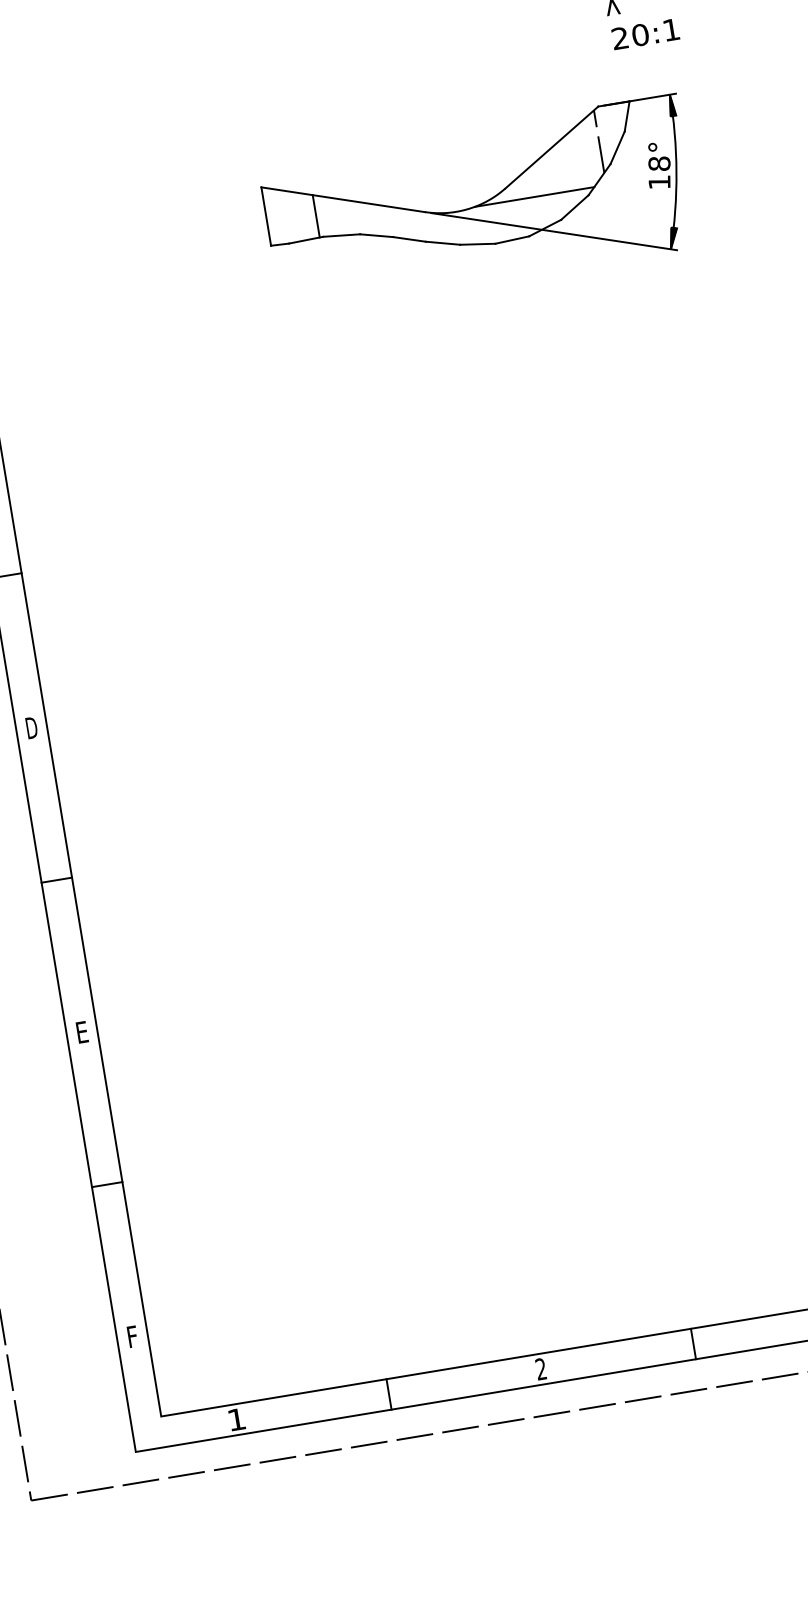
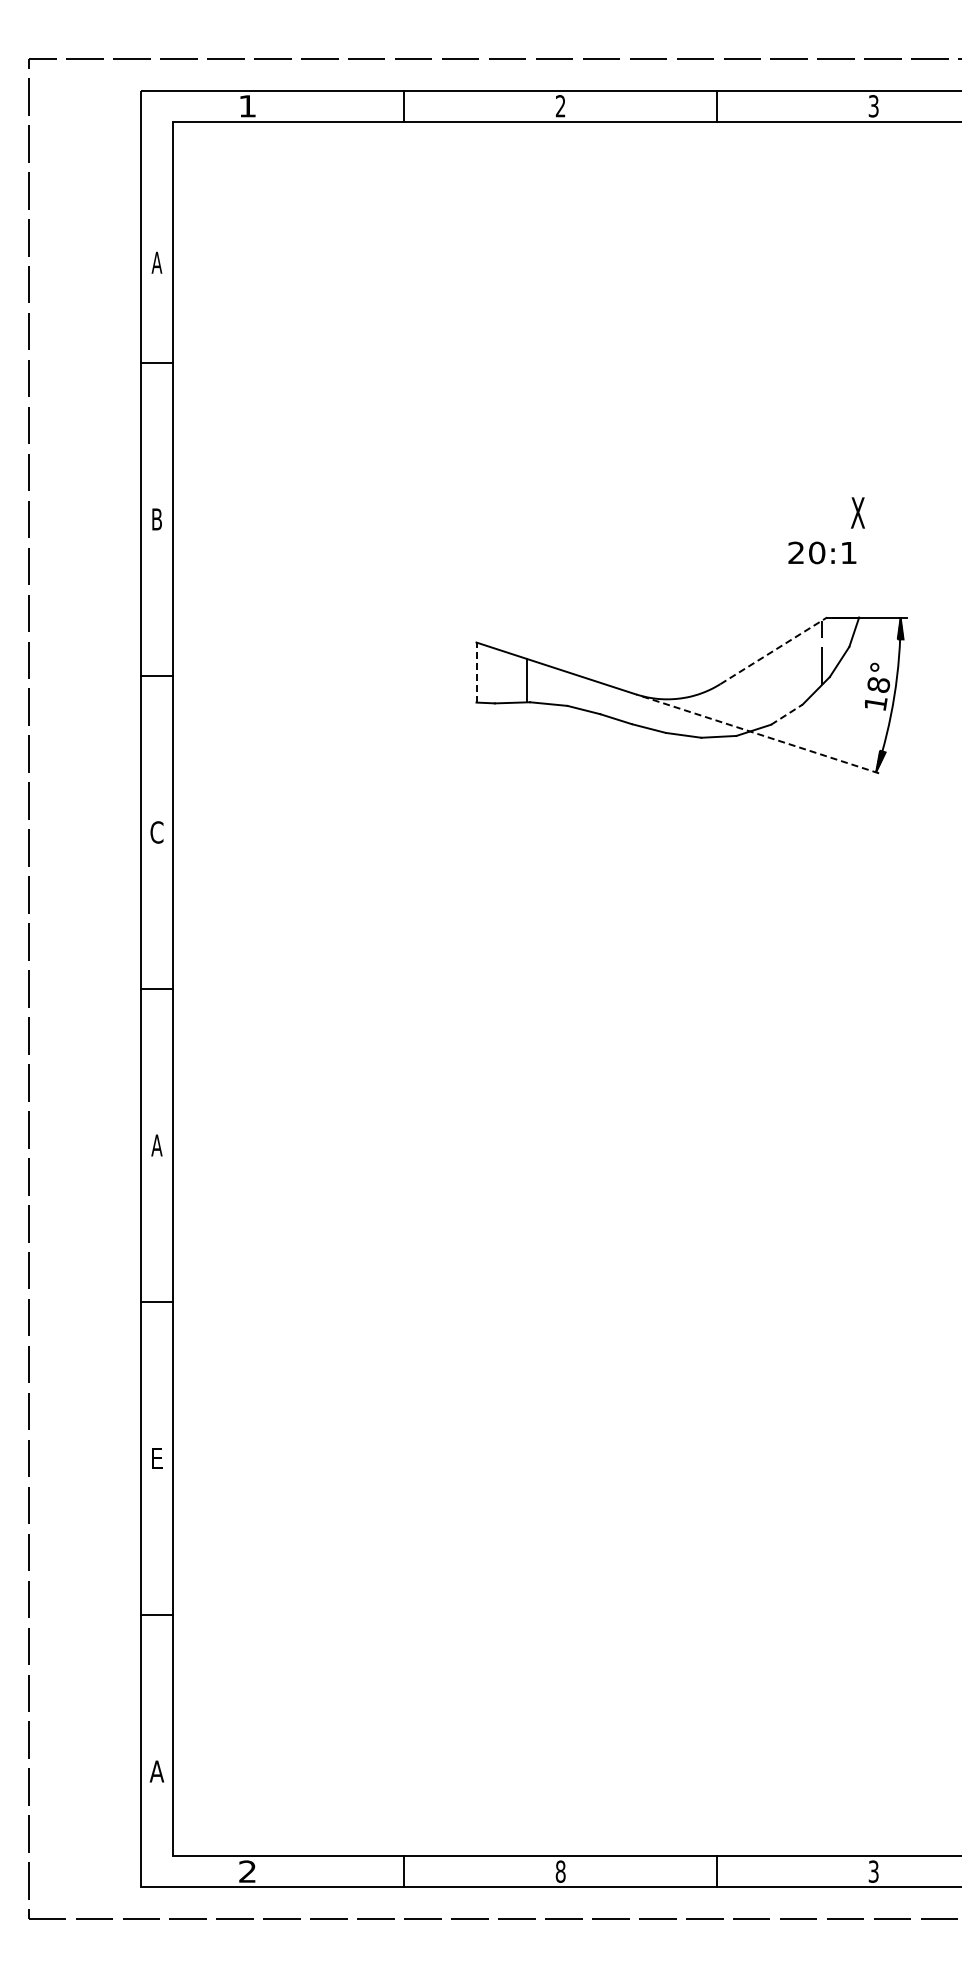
text: (645, 33) -> (822, 552), moved
line: (551, 147) -> (773, 650), solid -> dashed
line: (533, 197) -> (747, 697), removed
line: (574, 207) -> (786, 714), solid -> dashed
line: (266, 216) -> (476, 672), solid -> dashed
line: (554, 231) -> (762, 735), solid -> dashed
text: (31, 728) -> (156, 1145), D -> A
text: (131, 1336) -> (156, 1771), F -> A
text: (540, 1369) -> (560, 1871), 2 -> 8
text: (236, 1419) -> (247, 1871), 1 -> 2

